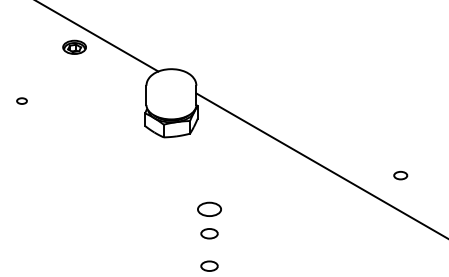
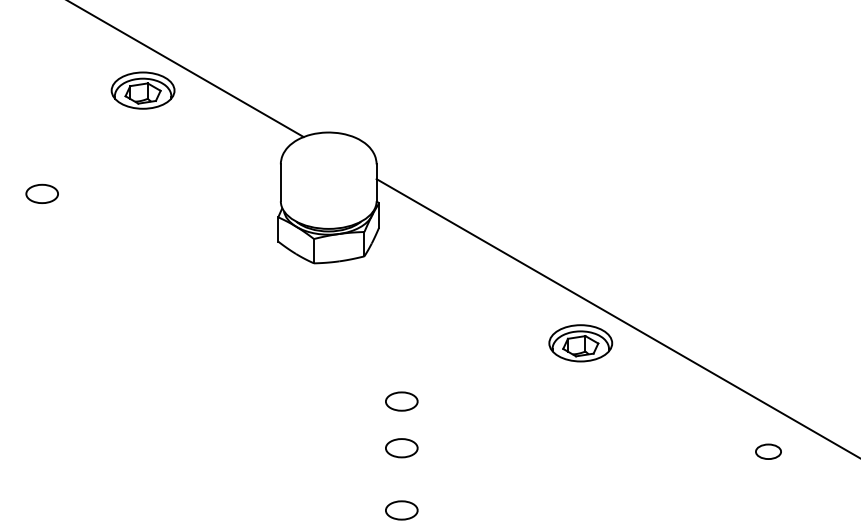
part: (74, 47) -> (142, 90), size x1.43
part: (21, 100) -> (41, 192), size x1.67
part: (400, 175) -> (768, 451), moved
part: (302, 178) -> (580, 342), added
part: (209, 209) -> (401, 401), size x0.71

